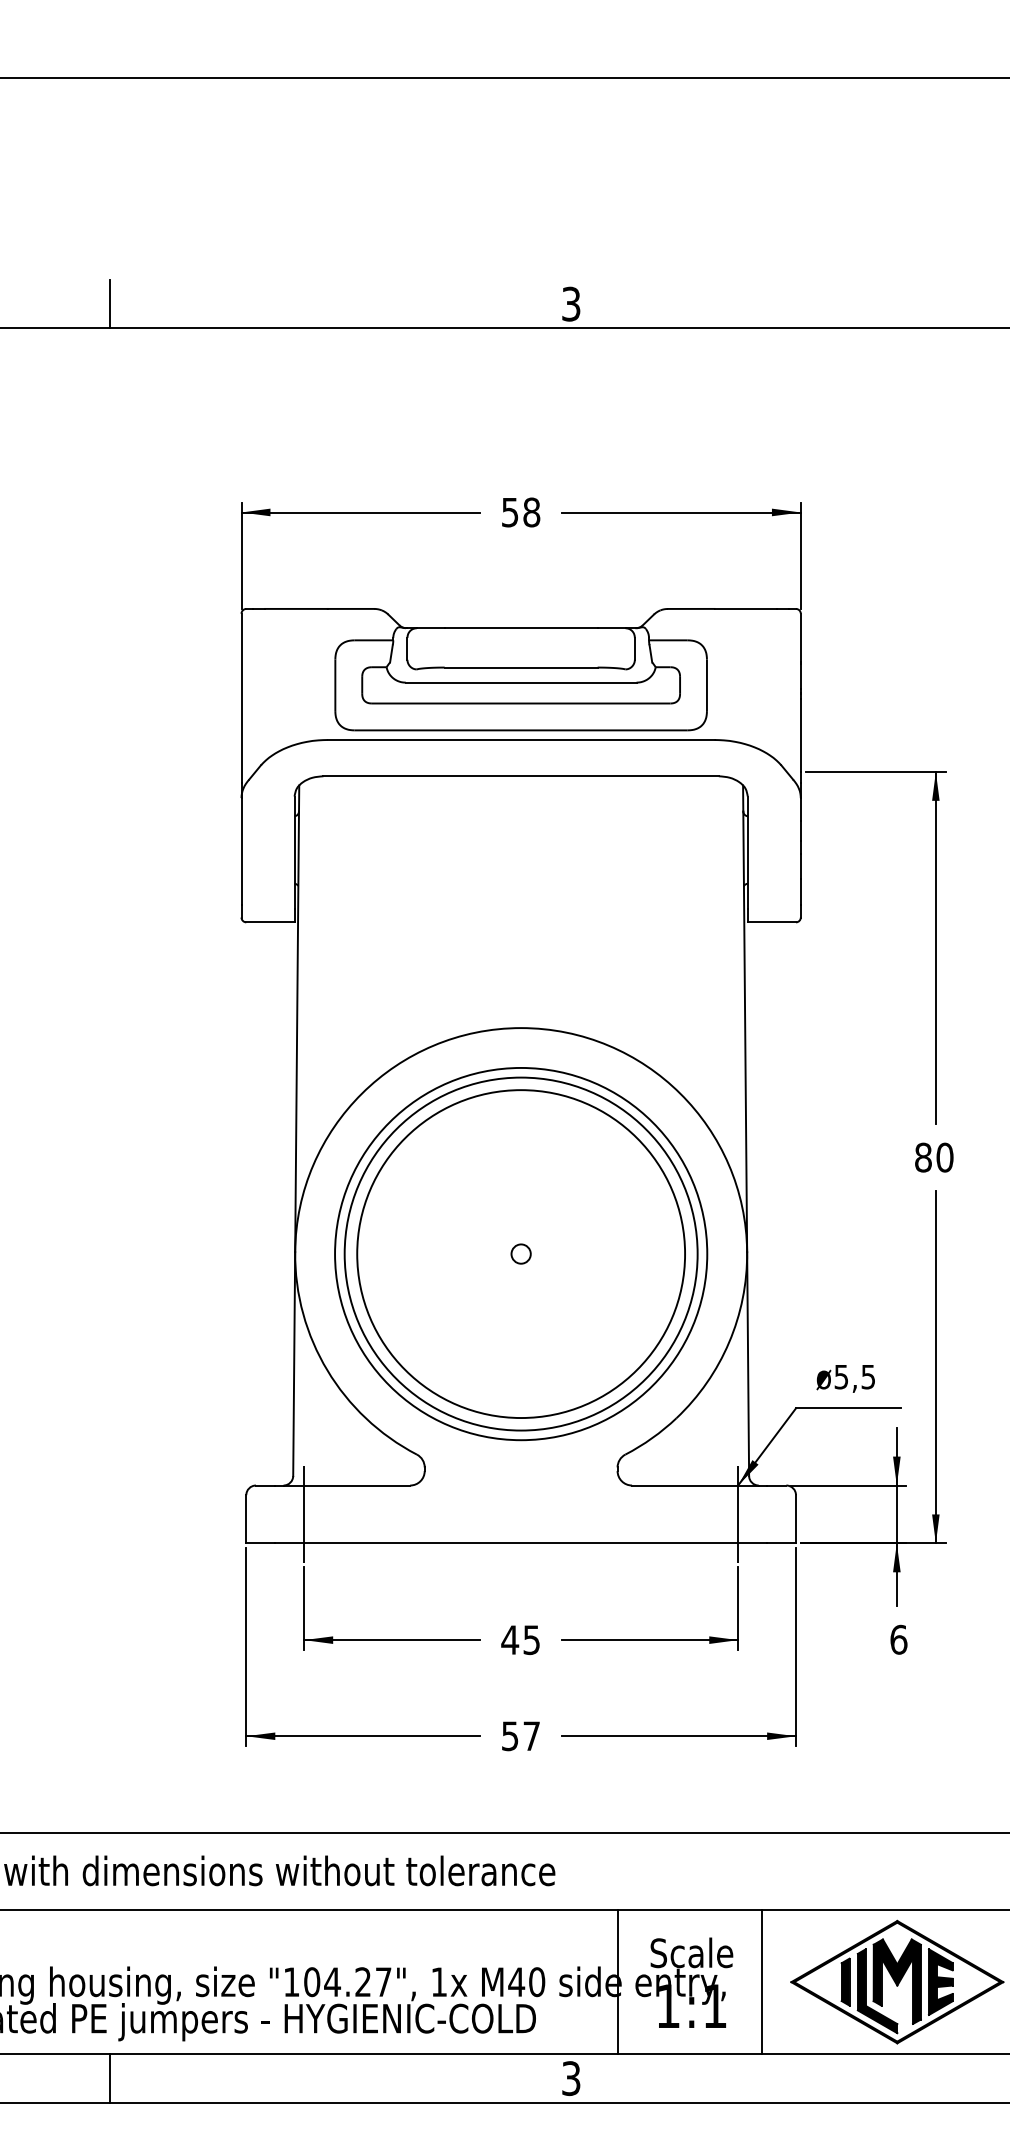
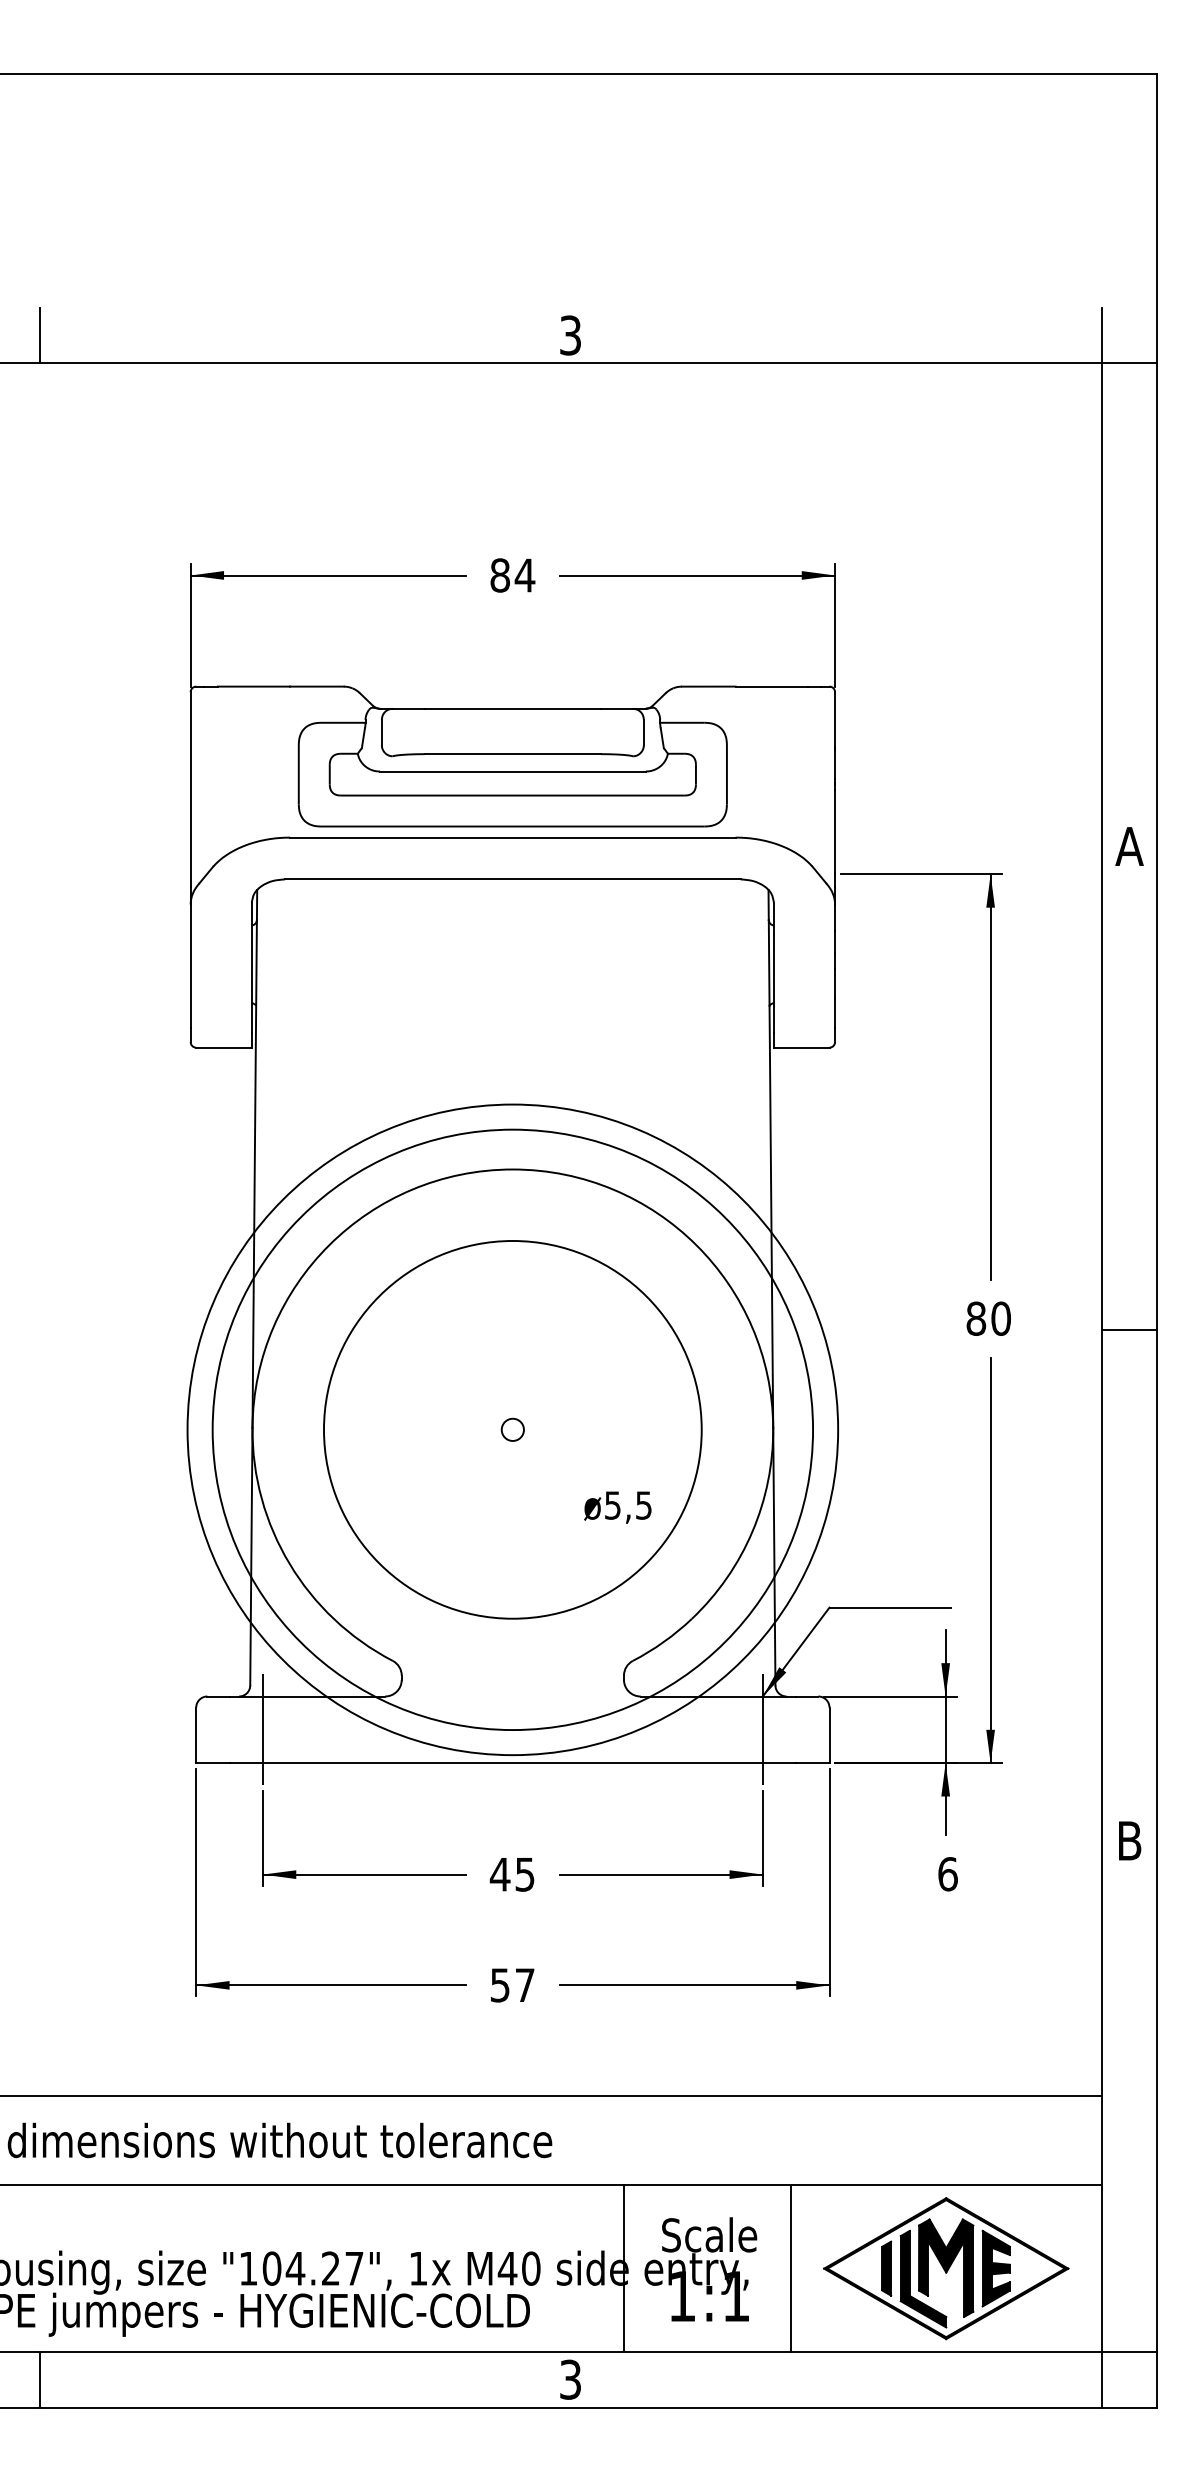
text: (520, 512) -> (512, 575), 58 -> 84
circle: (520, 1253) -> (512, 1429), size x1.4
circle: (520, 1253) -> (512, 1429), size x1.6
text: (845, 1378) -> (617, 1507), moved

